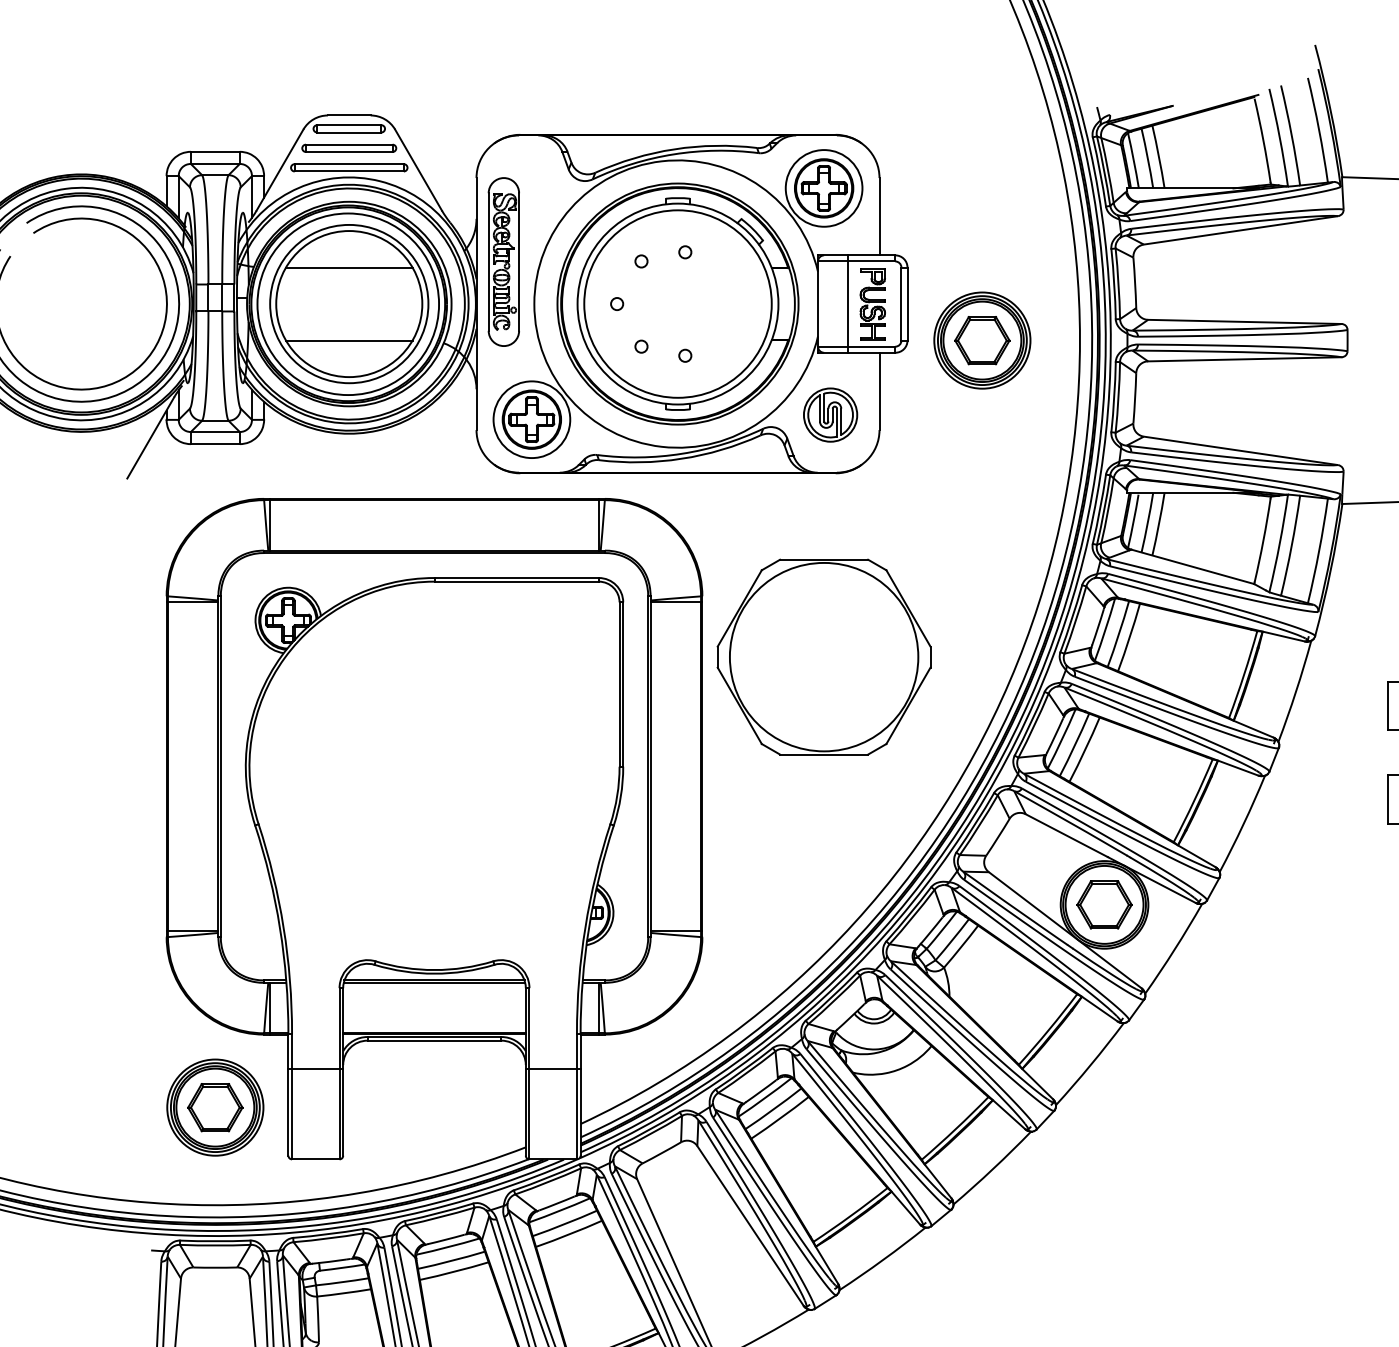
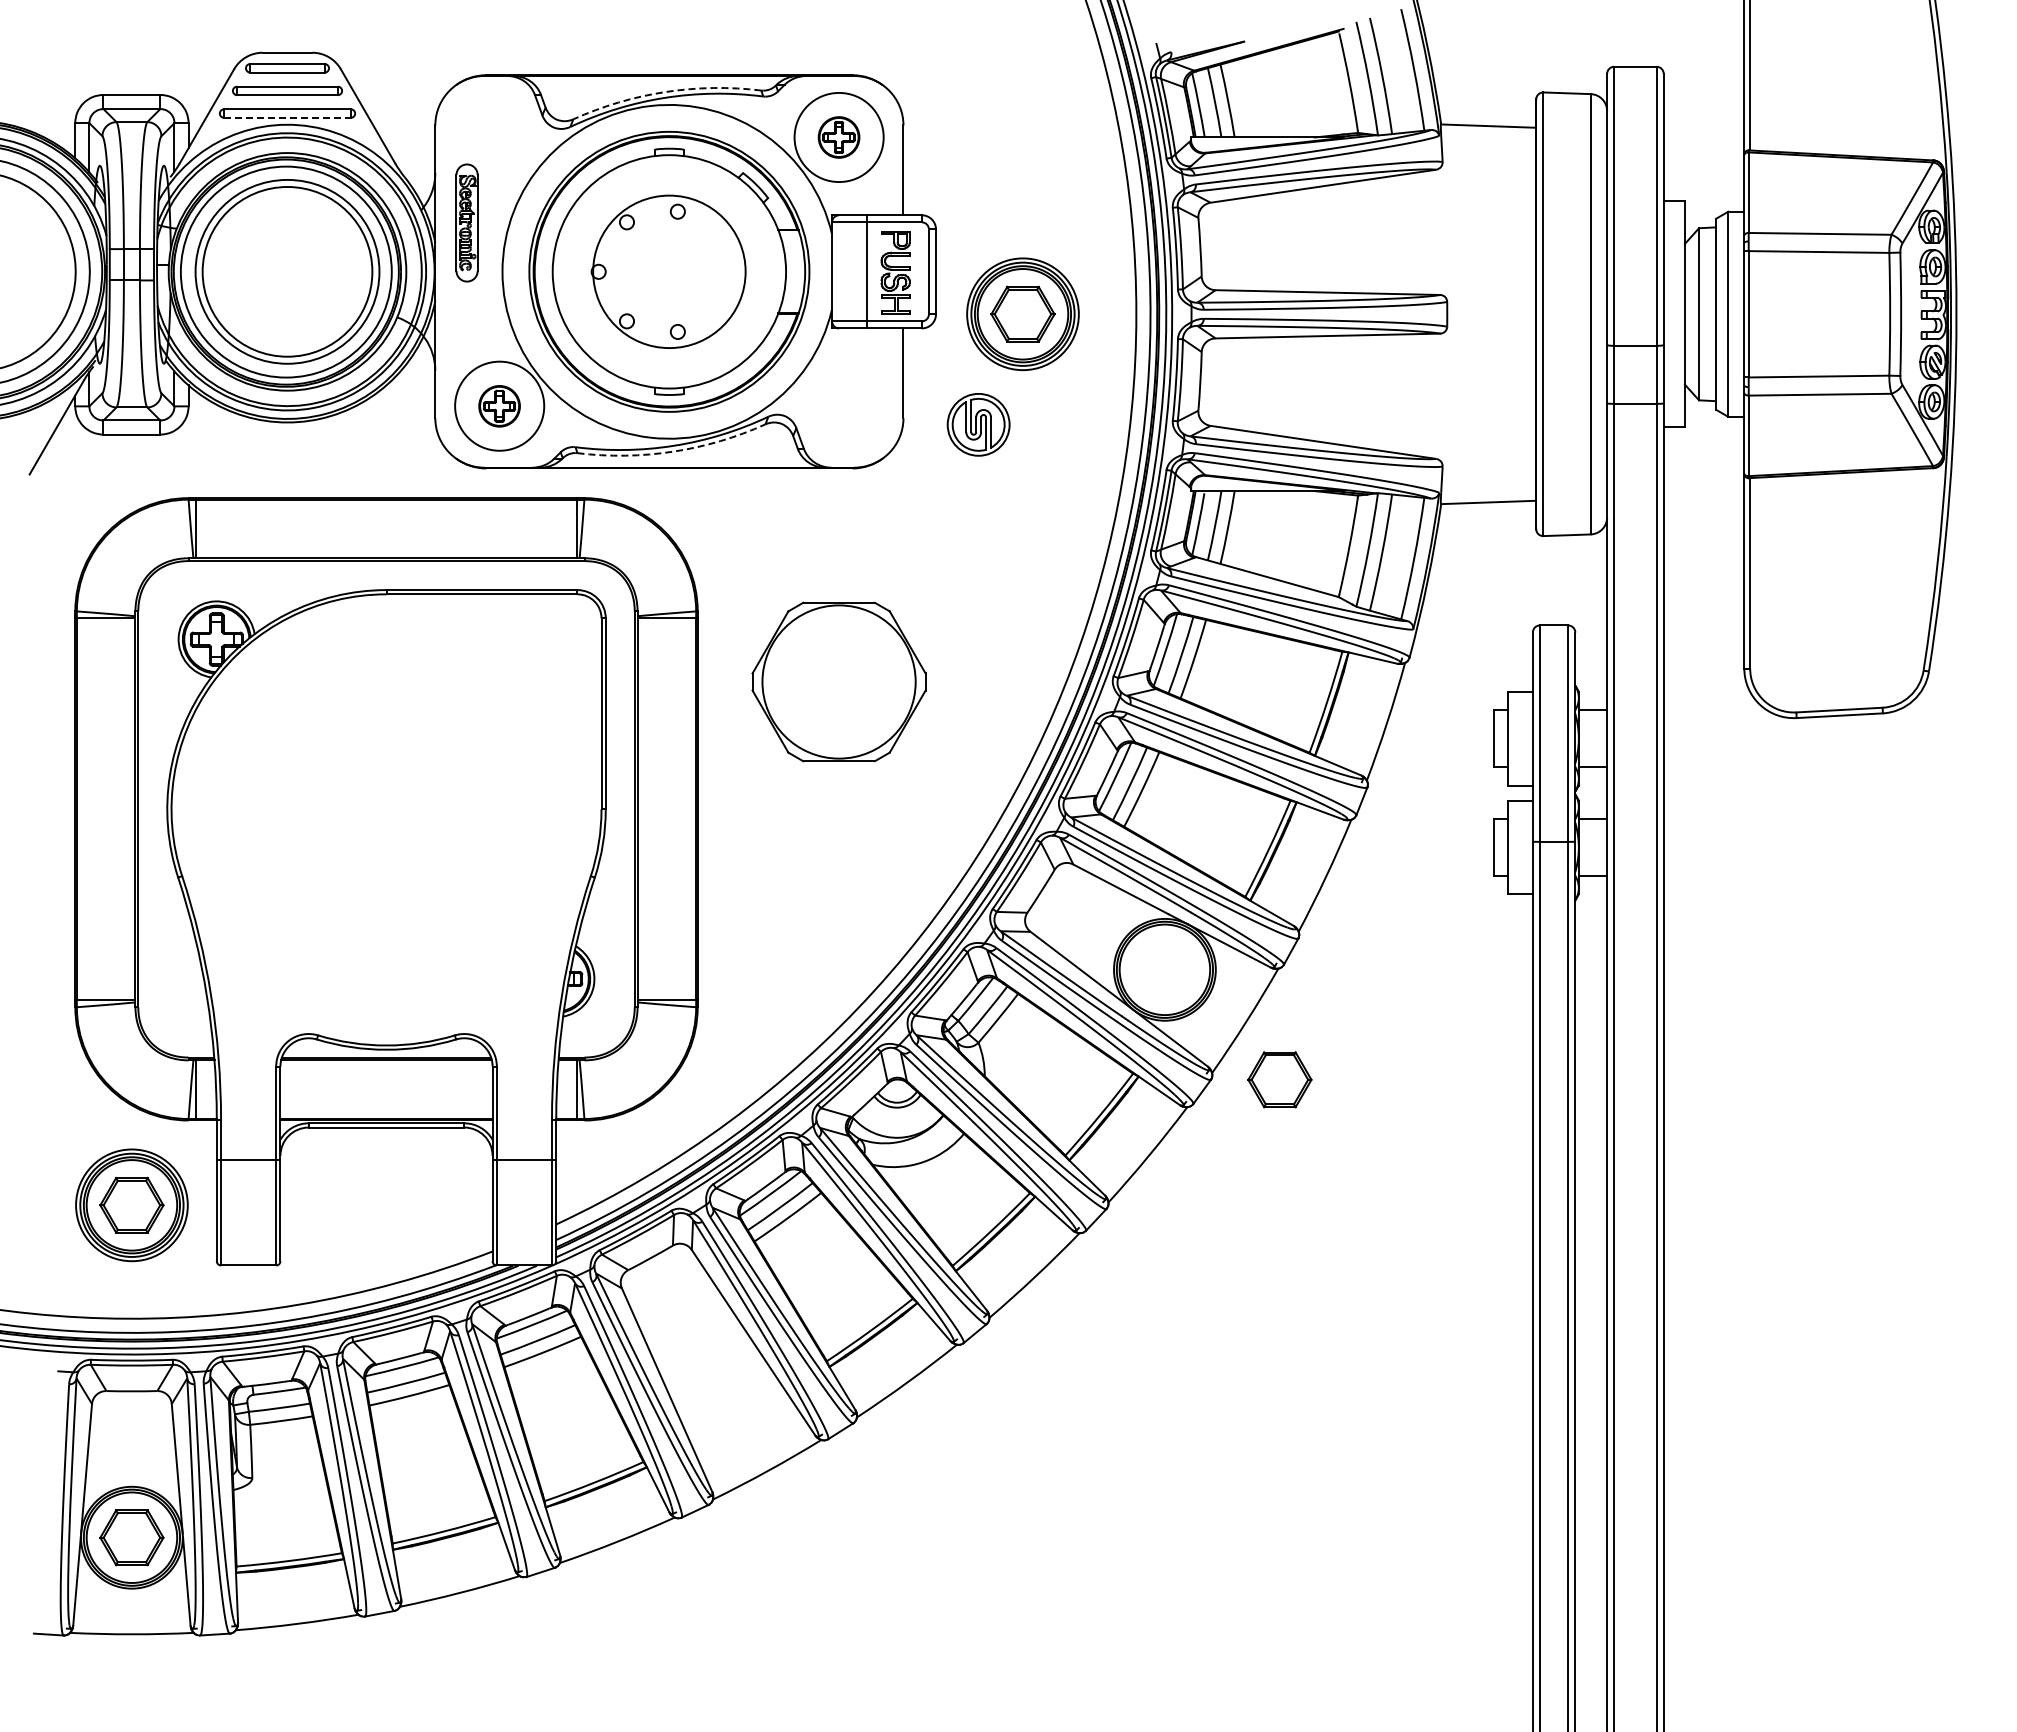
arc: (674, 149) -> (665, 92), solid -> dashed
line: (350, 171) -> (288, 117), solid -> dashed
part: (823, 188) -> (838, 137), size x0.6
part: (503, 261) -> (466, 222), size x0.6
line: (349, 267) -> (287, 229), removed
circle: (678, 303) -> (669, 271), size x0.7
line: (349, 340) -> (287, 314), removed
part: (830, 414) -> (978, 424), moved
part: (531, 419) -> (499, 406), size x0.6
arc: (681, 458) -> (673, 451), solid -> dashed
part: (823, 656) -> (838, 681), size x0.7
part: (1104, 904) -> (1279, 1079), moved

